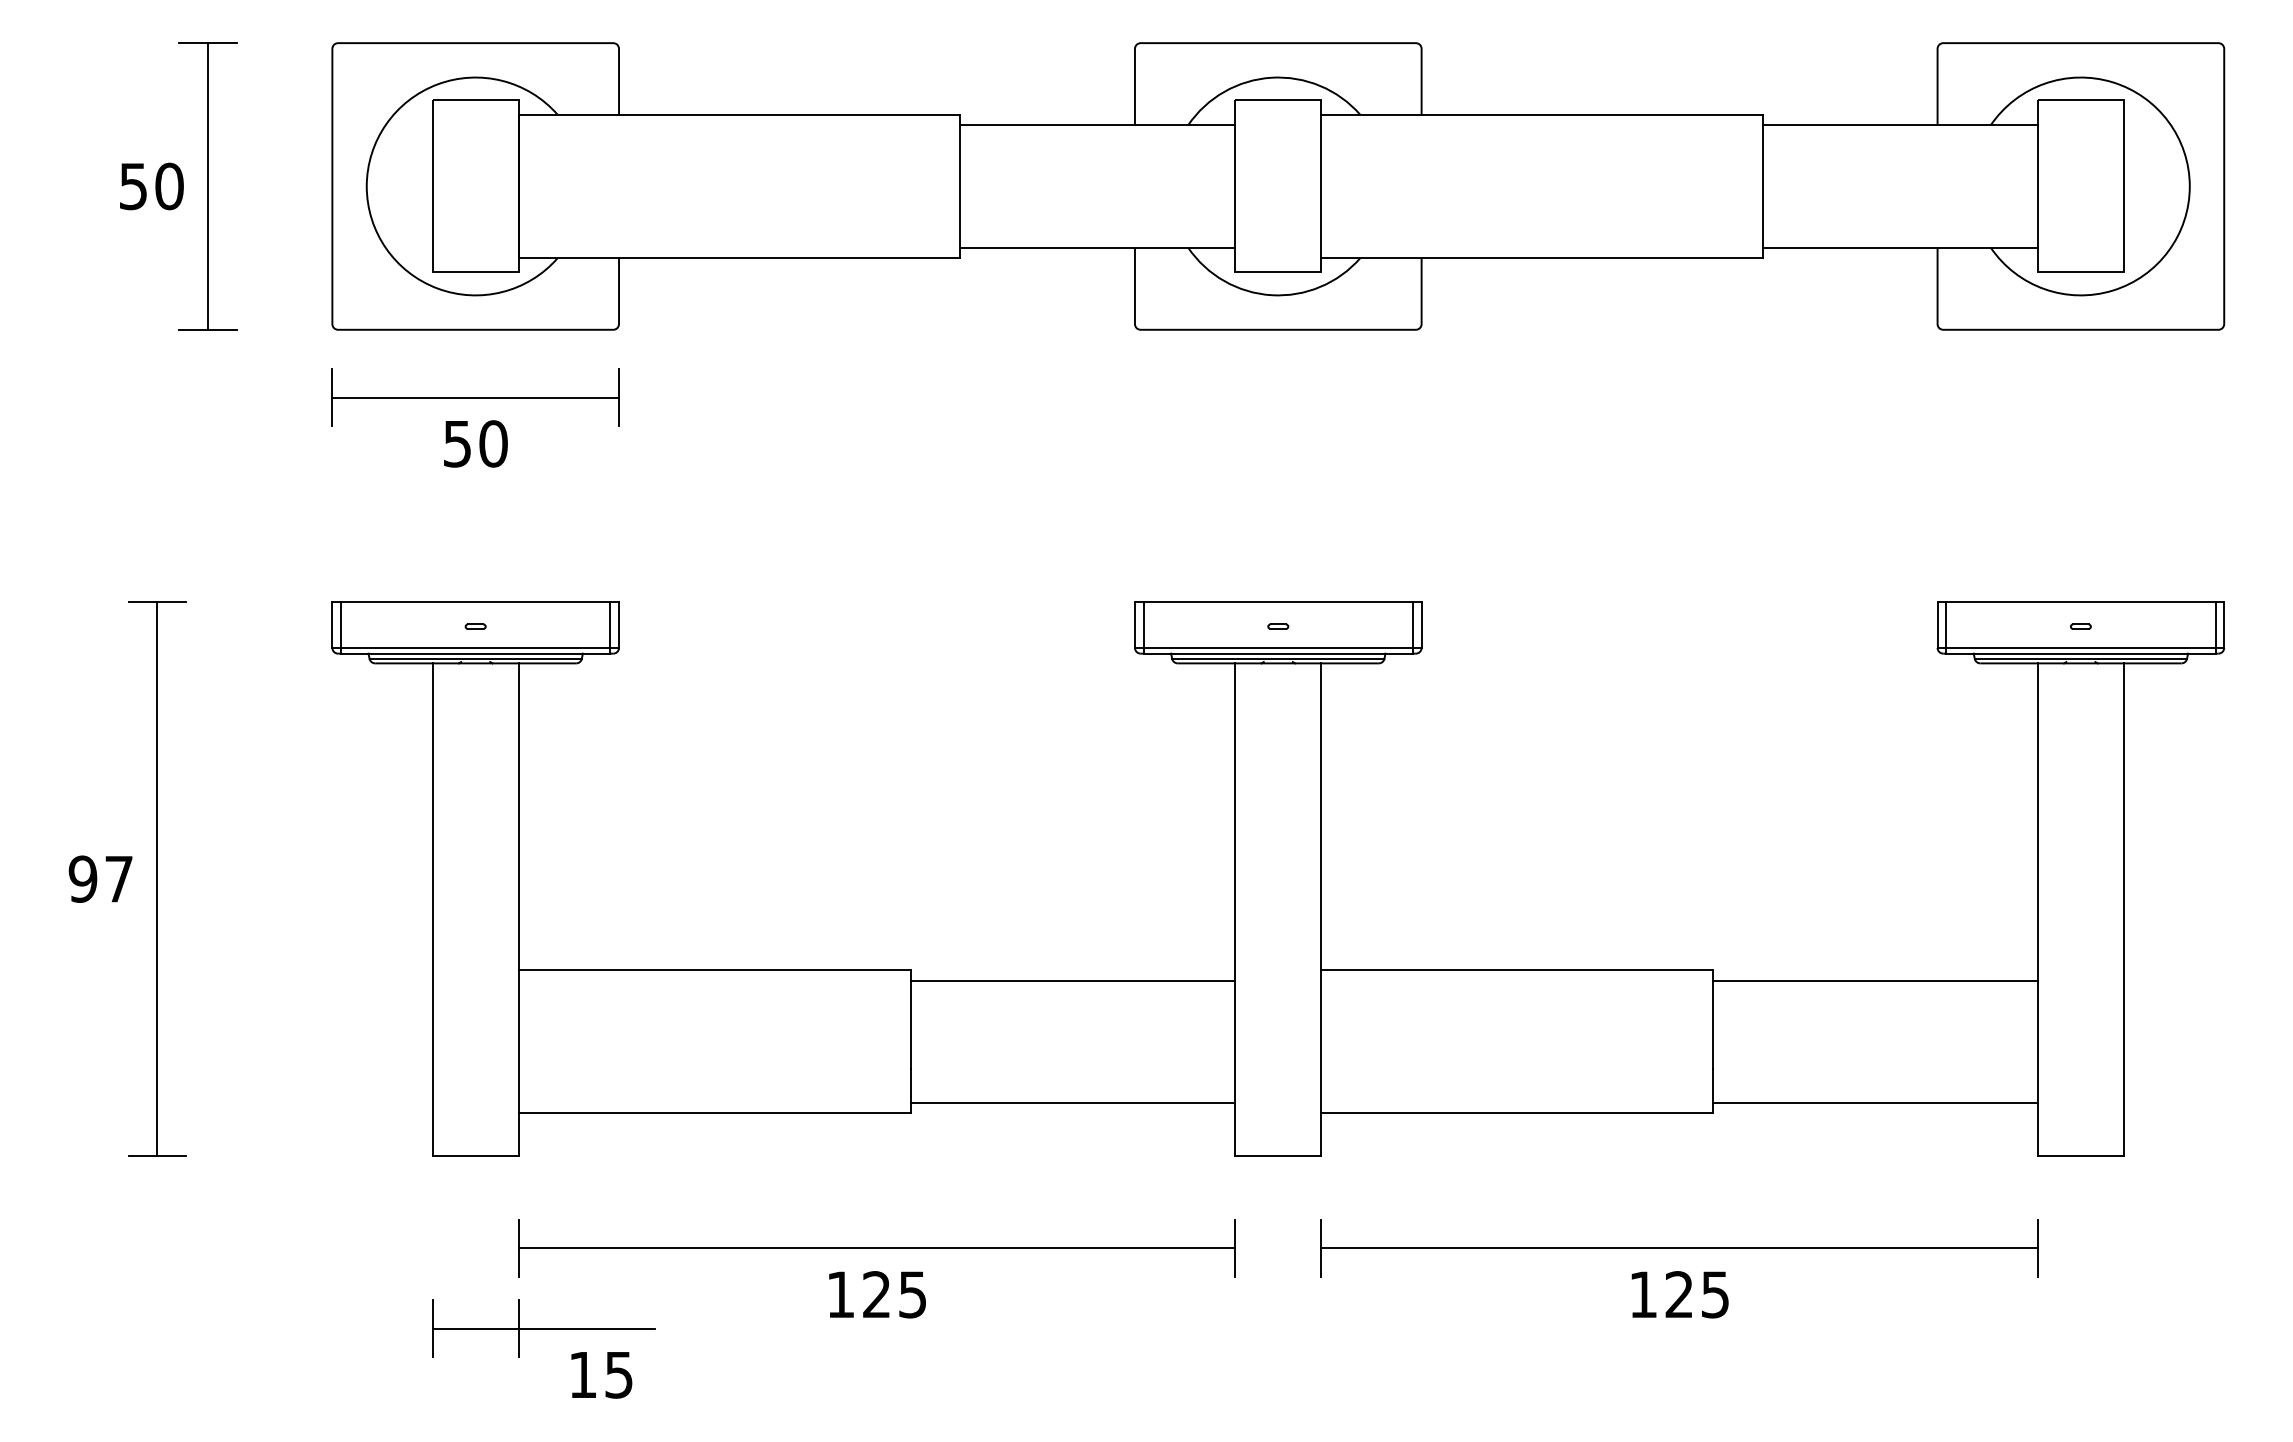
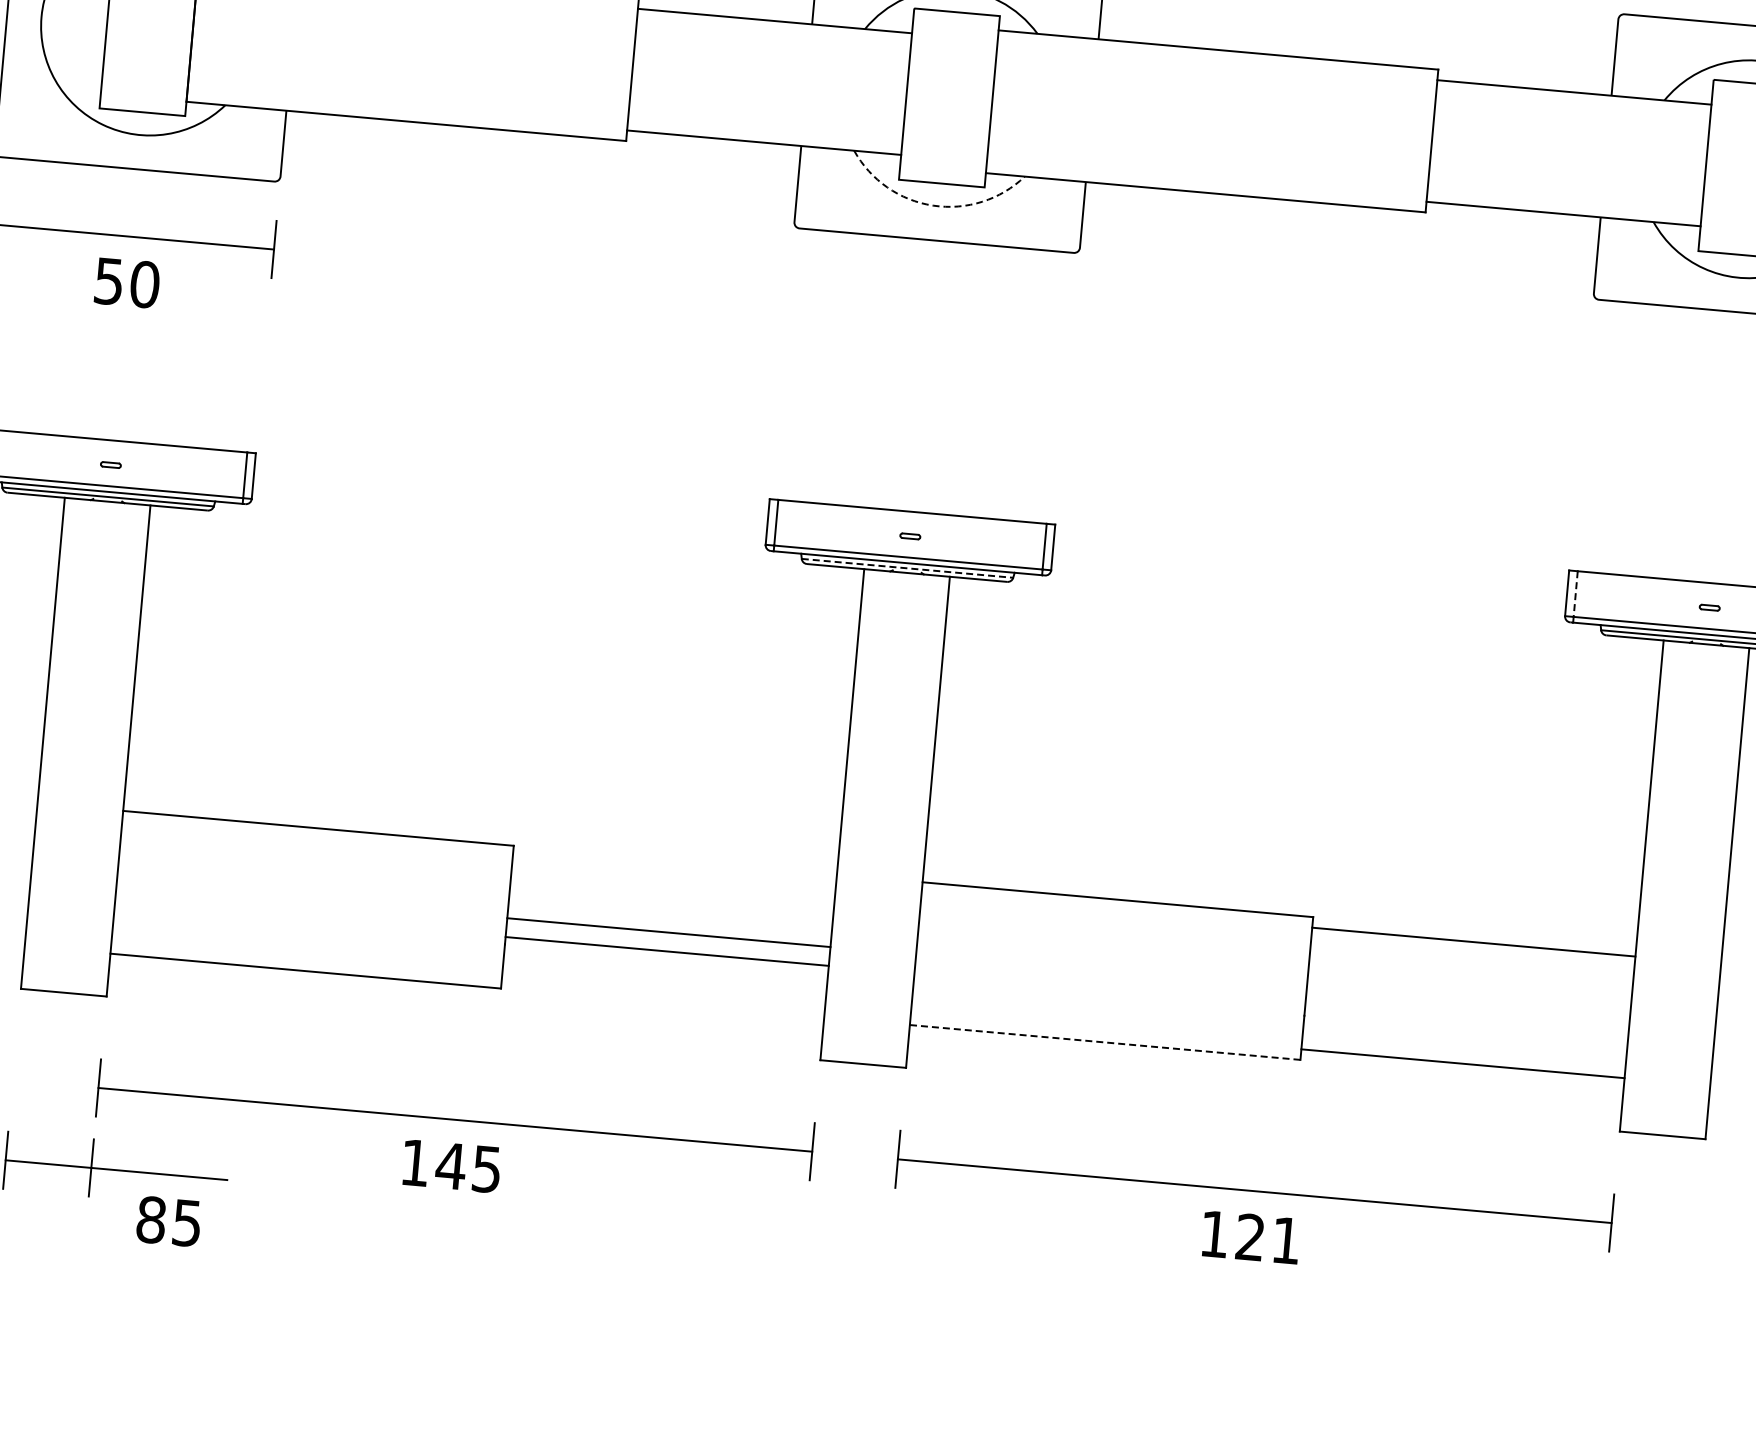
arc: (1271, 295) -> (933, 205), solid -> dashed
line: (1946, 624) -> (1576, 593), solid -> dashed
line: (1278, 658) -> (907, 568), solid -> dashed
line: (1072, 980) -> (666, 951), moved
line: (1072, 1102) -> (668, 932), moved
line: (1516, 1113) -> (1104, 1042), solid -> dashed
text: (876, 1294) -> (450, 1165), 125 -> 145
text: (1715, 1294) -> (1286, 1240), 125 -> 121
text: (583, 1374) -> (151, 1219), 15 -> 85

